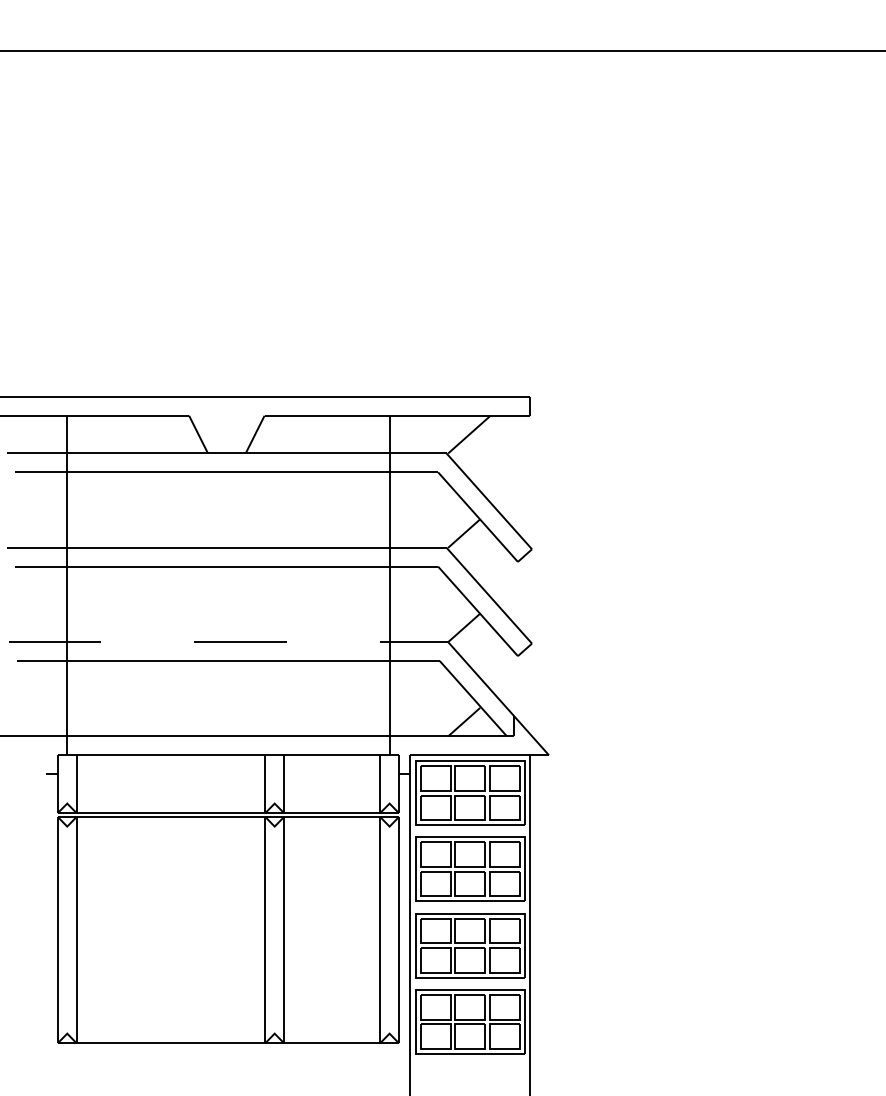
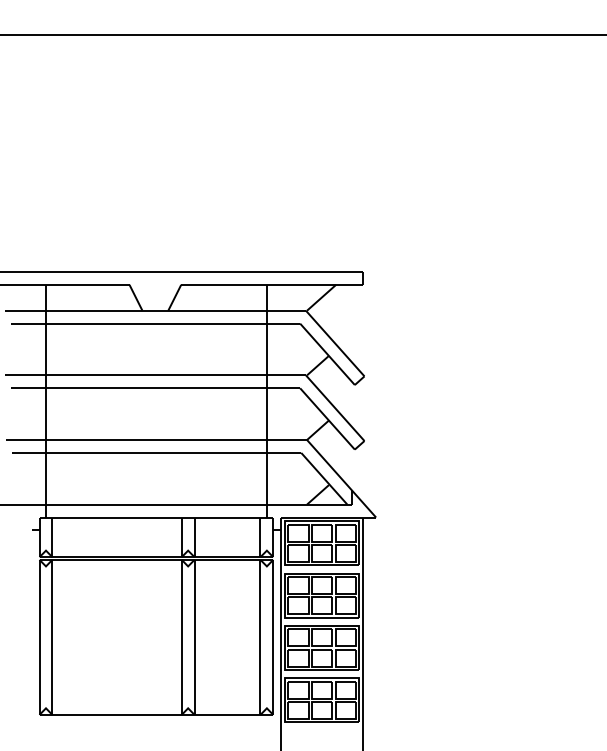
line: (228, 642) -> (156, 440), dashed -> solid

